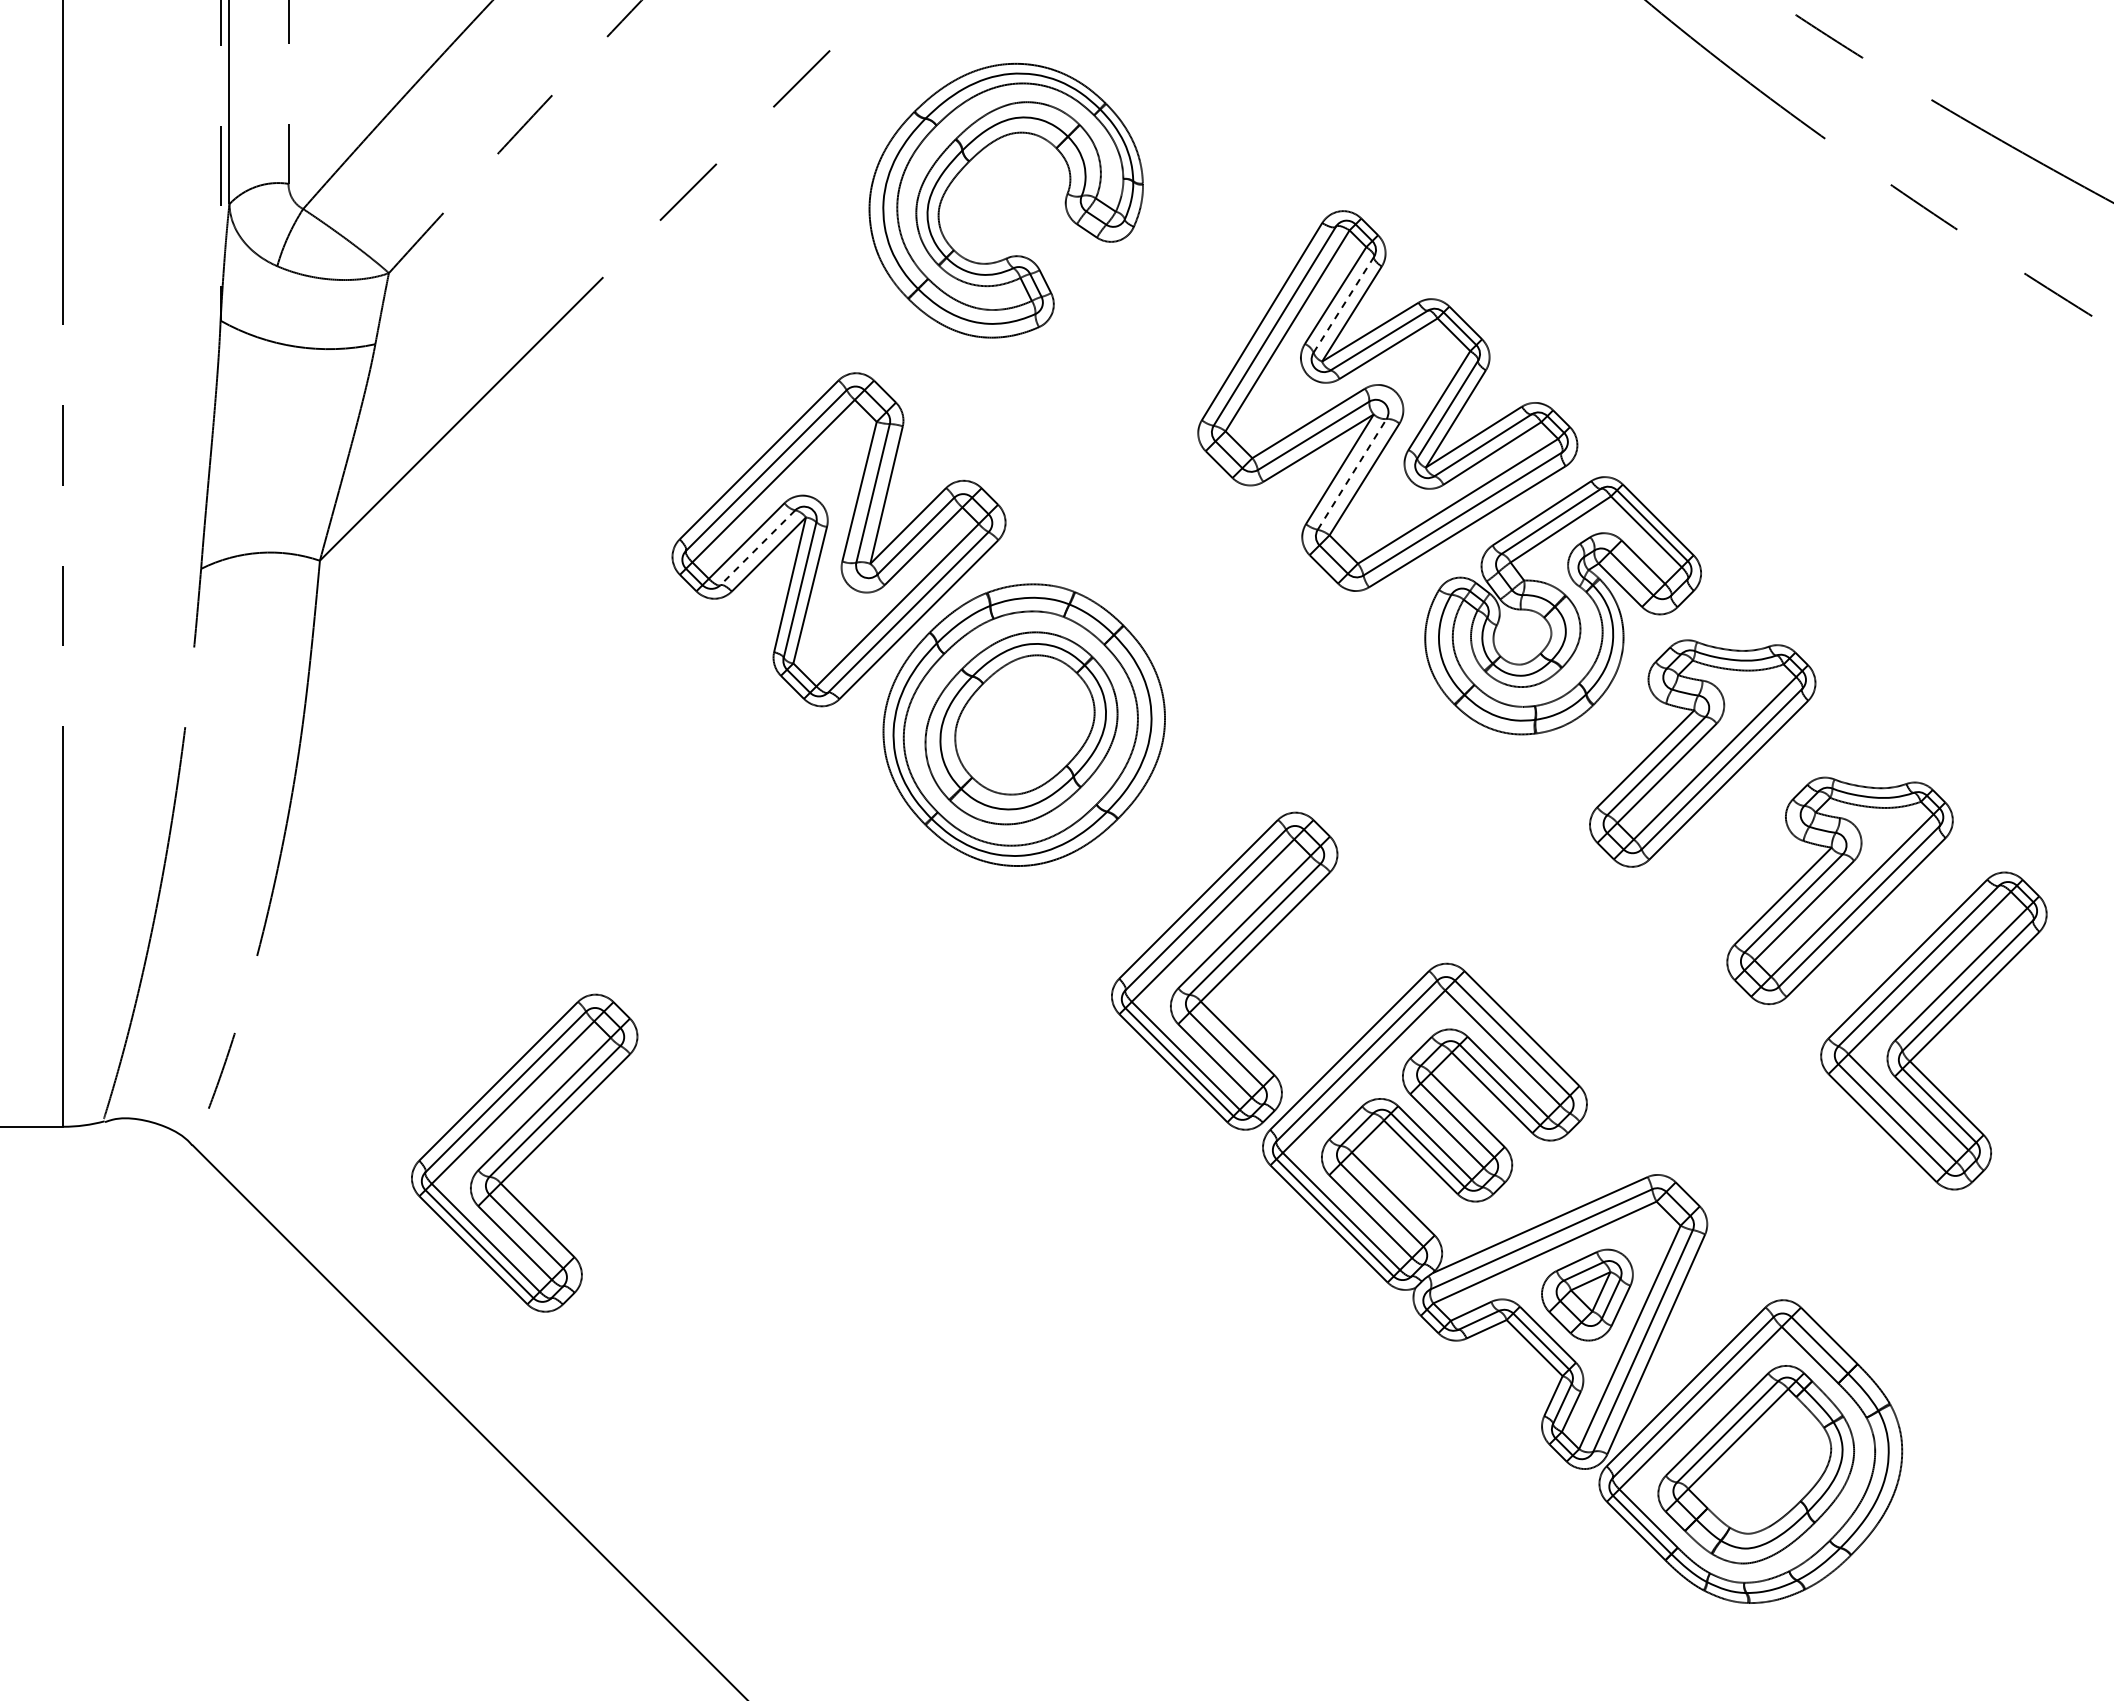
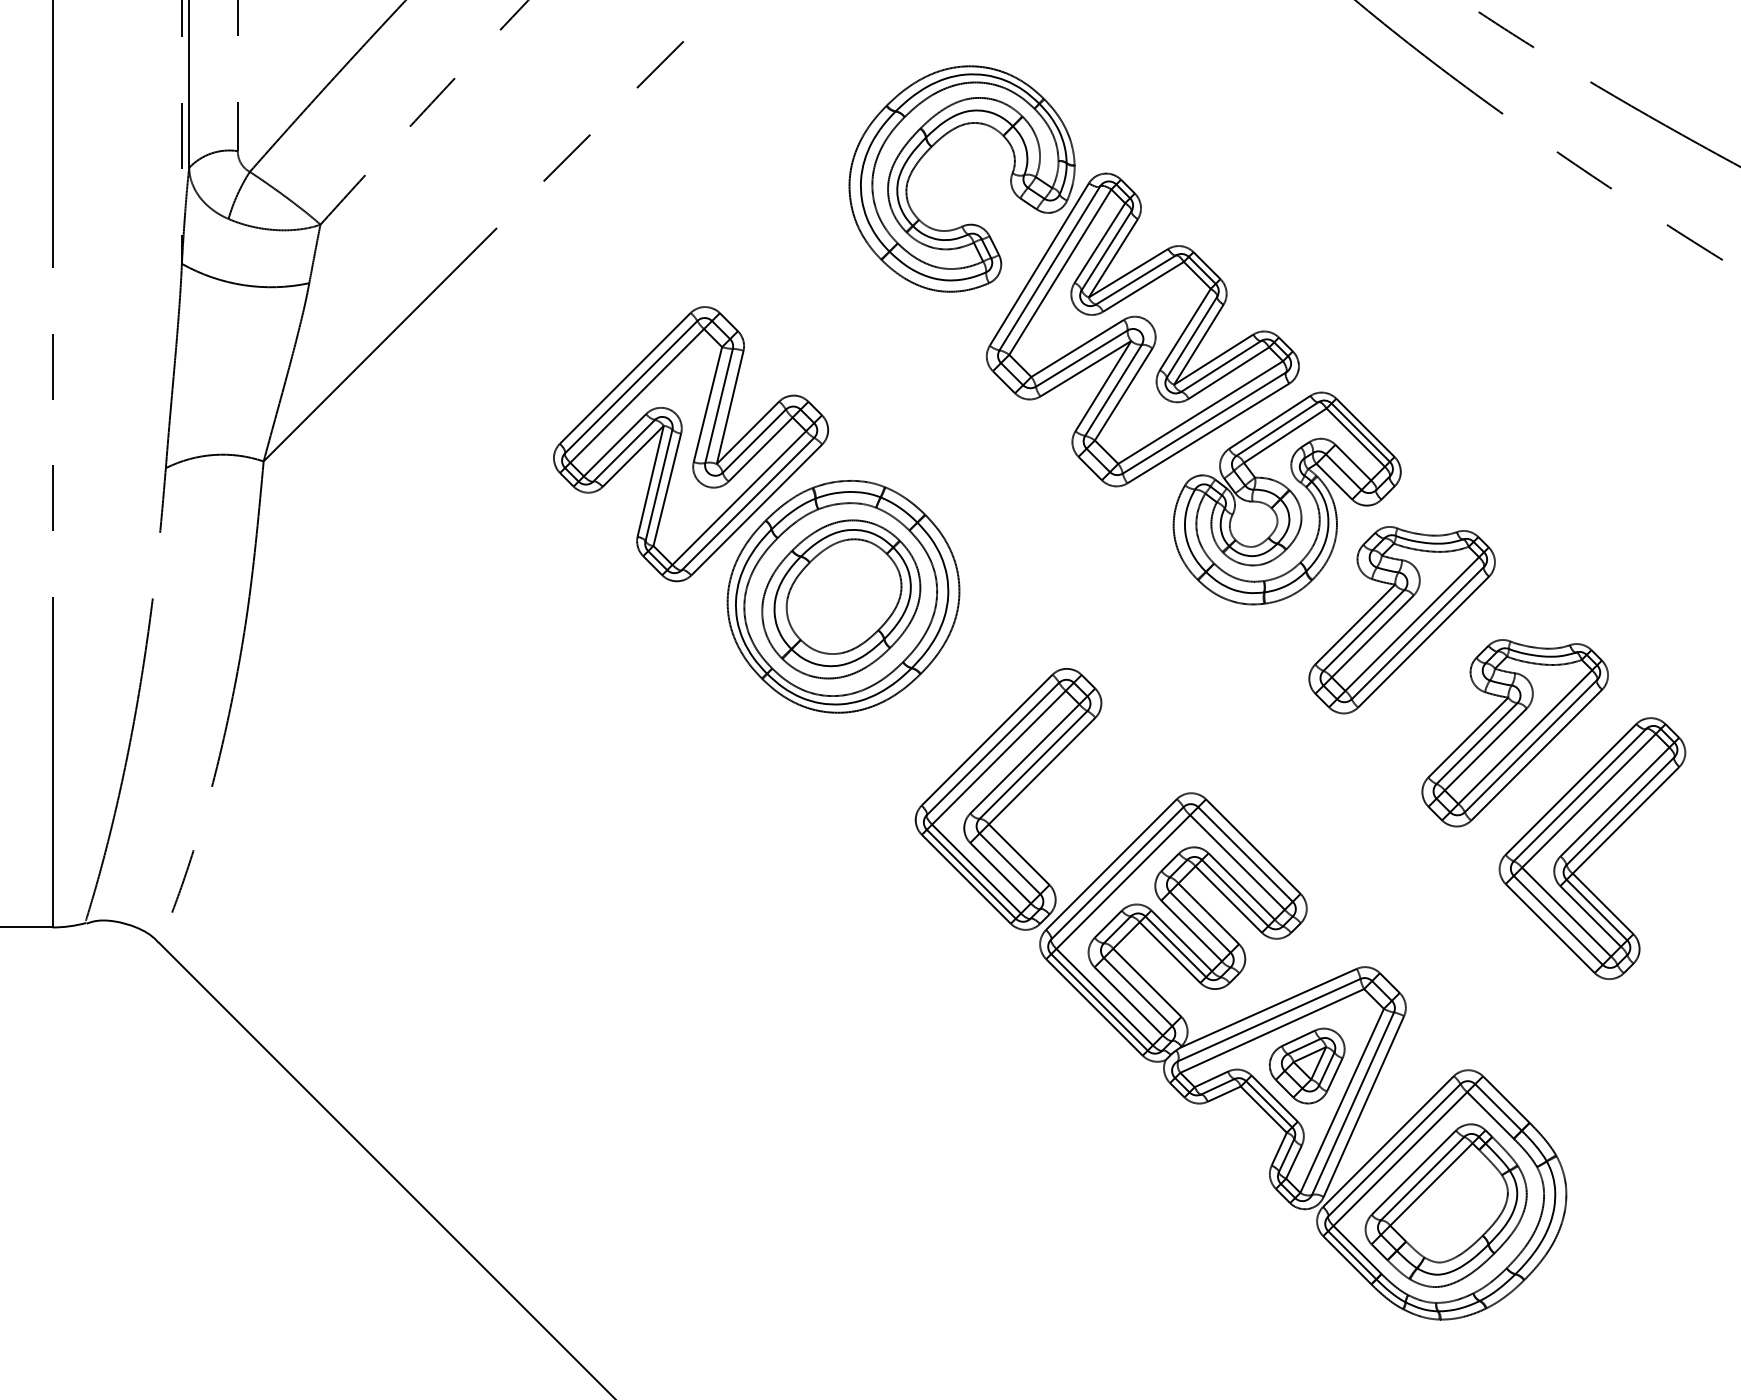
part: (968, 163) -> (931, 148), moved
line: (1343, 304) -> (1106, 250), dashed -> solid
line: (1352, 474) -> (1113, 390), dashed -> solid
line: (757, 547) -> (623, 450), dashed -> solid
part: (524, 1152) -> (432, 948), removed

